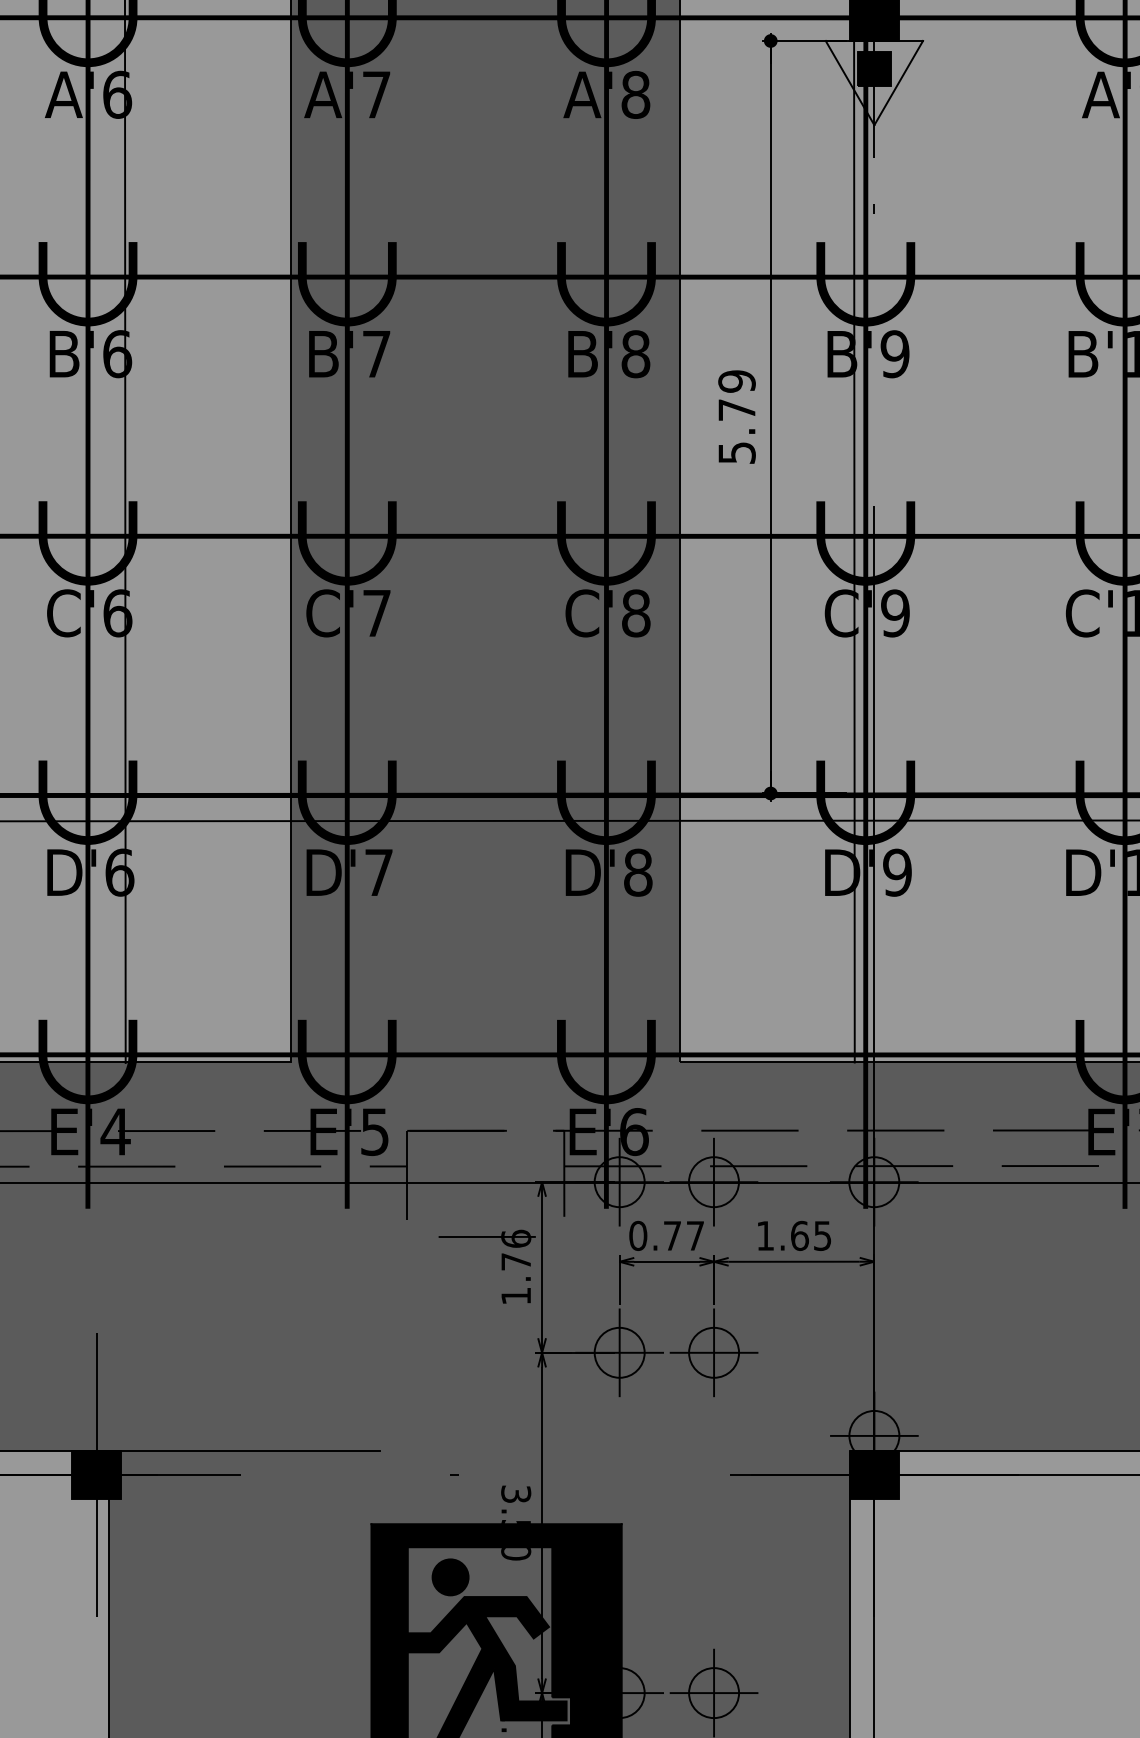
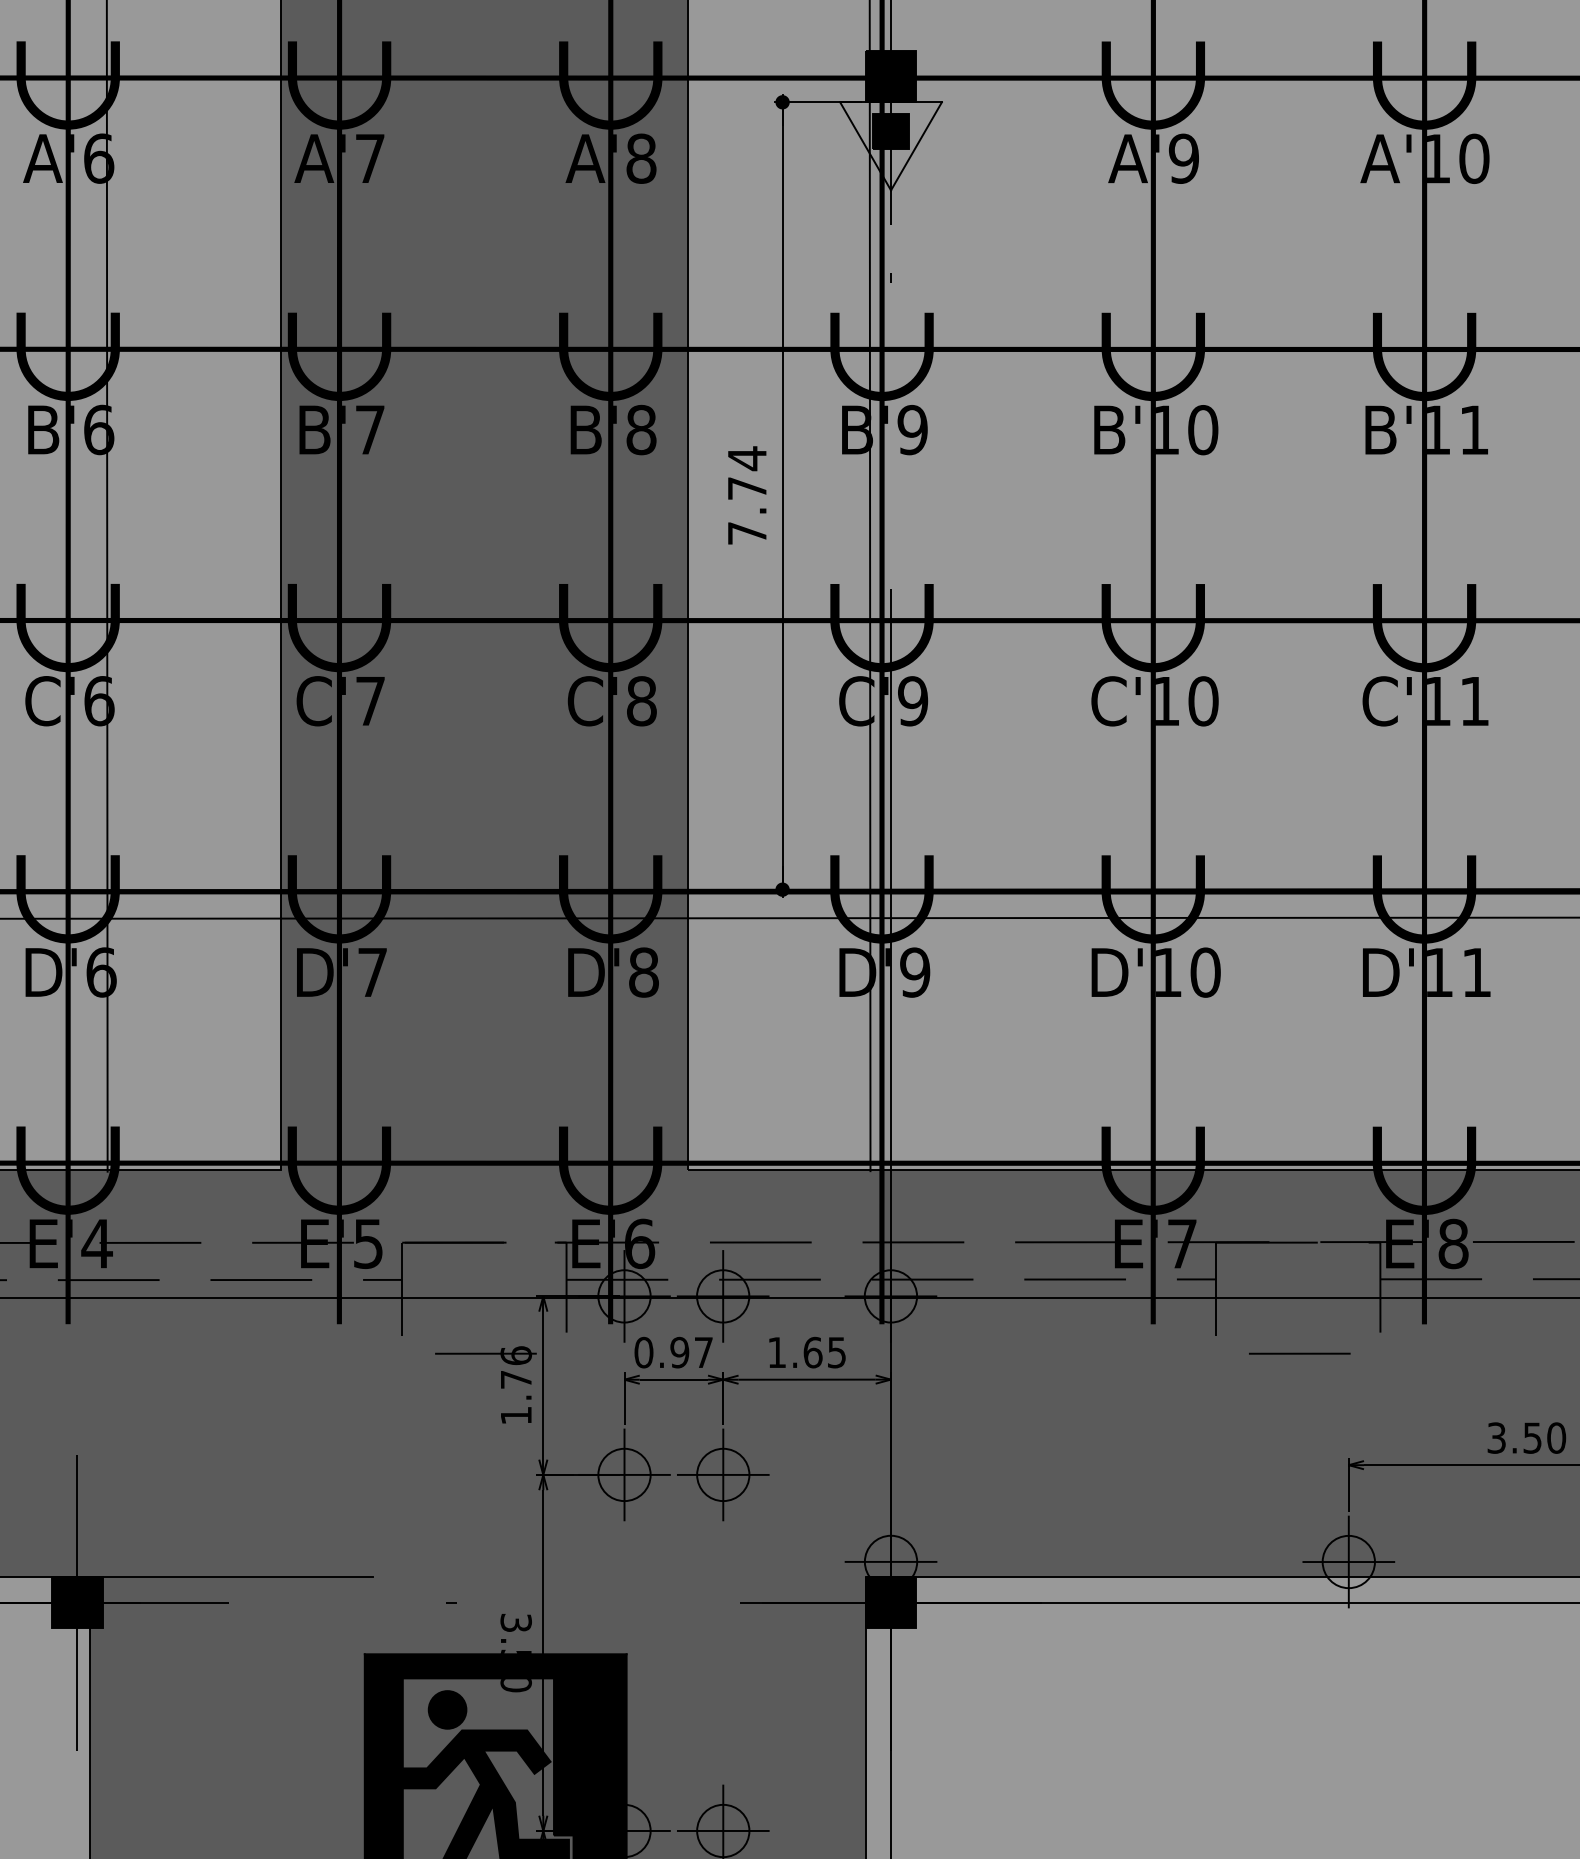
text: (736, 416) -> (746, 495), 5.79 -> 7.74
text: (672, 1235) -> (679, 1352), 0.77 -> 0.97

